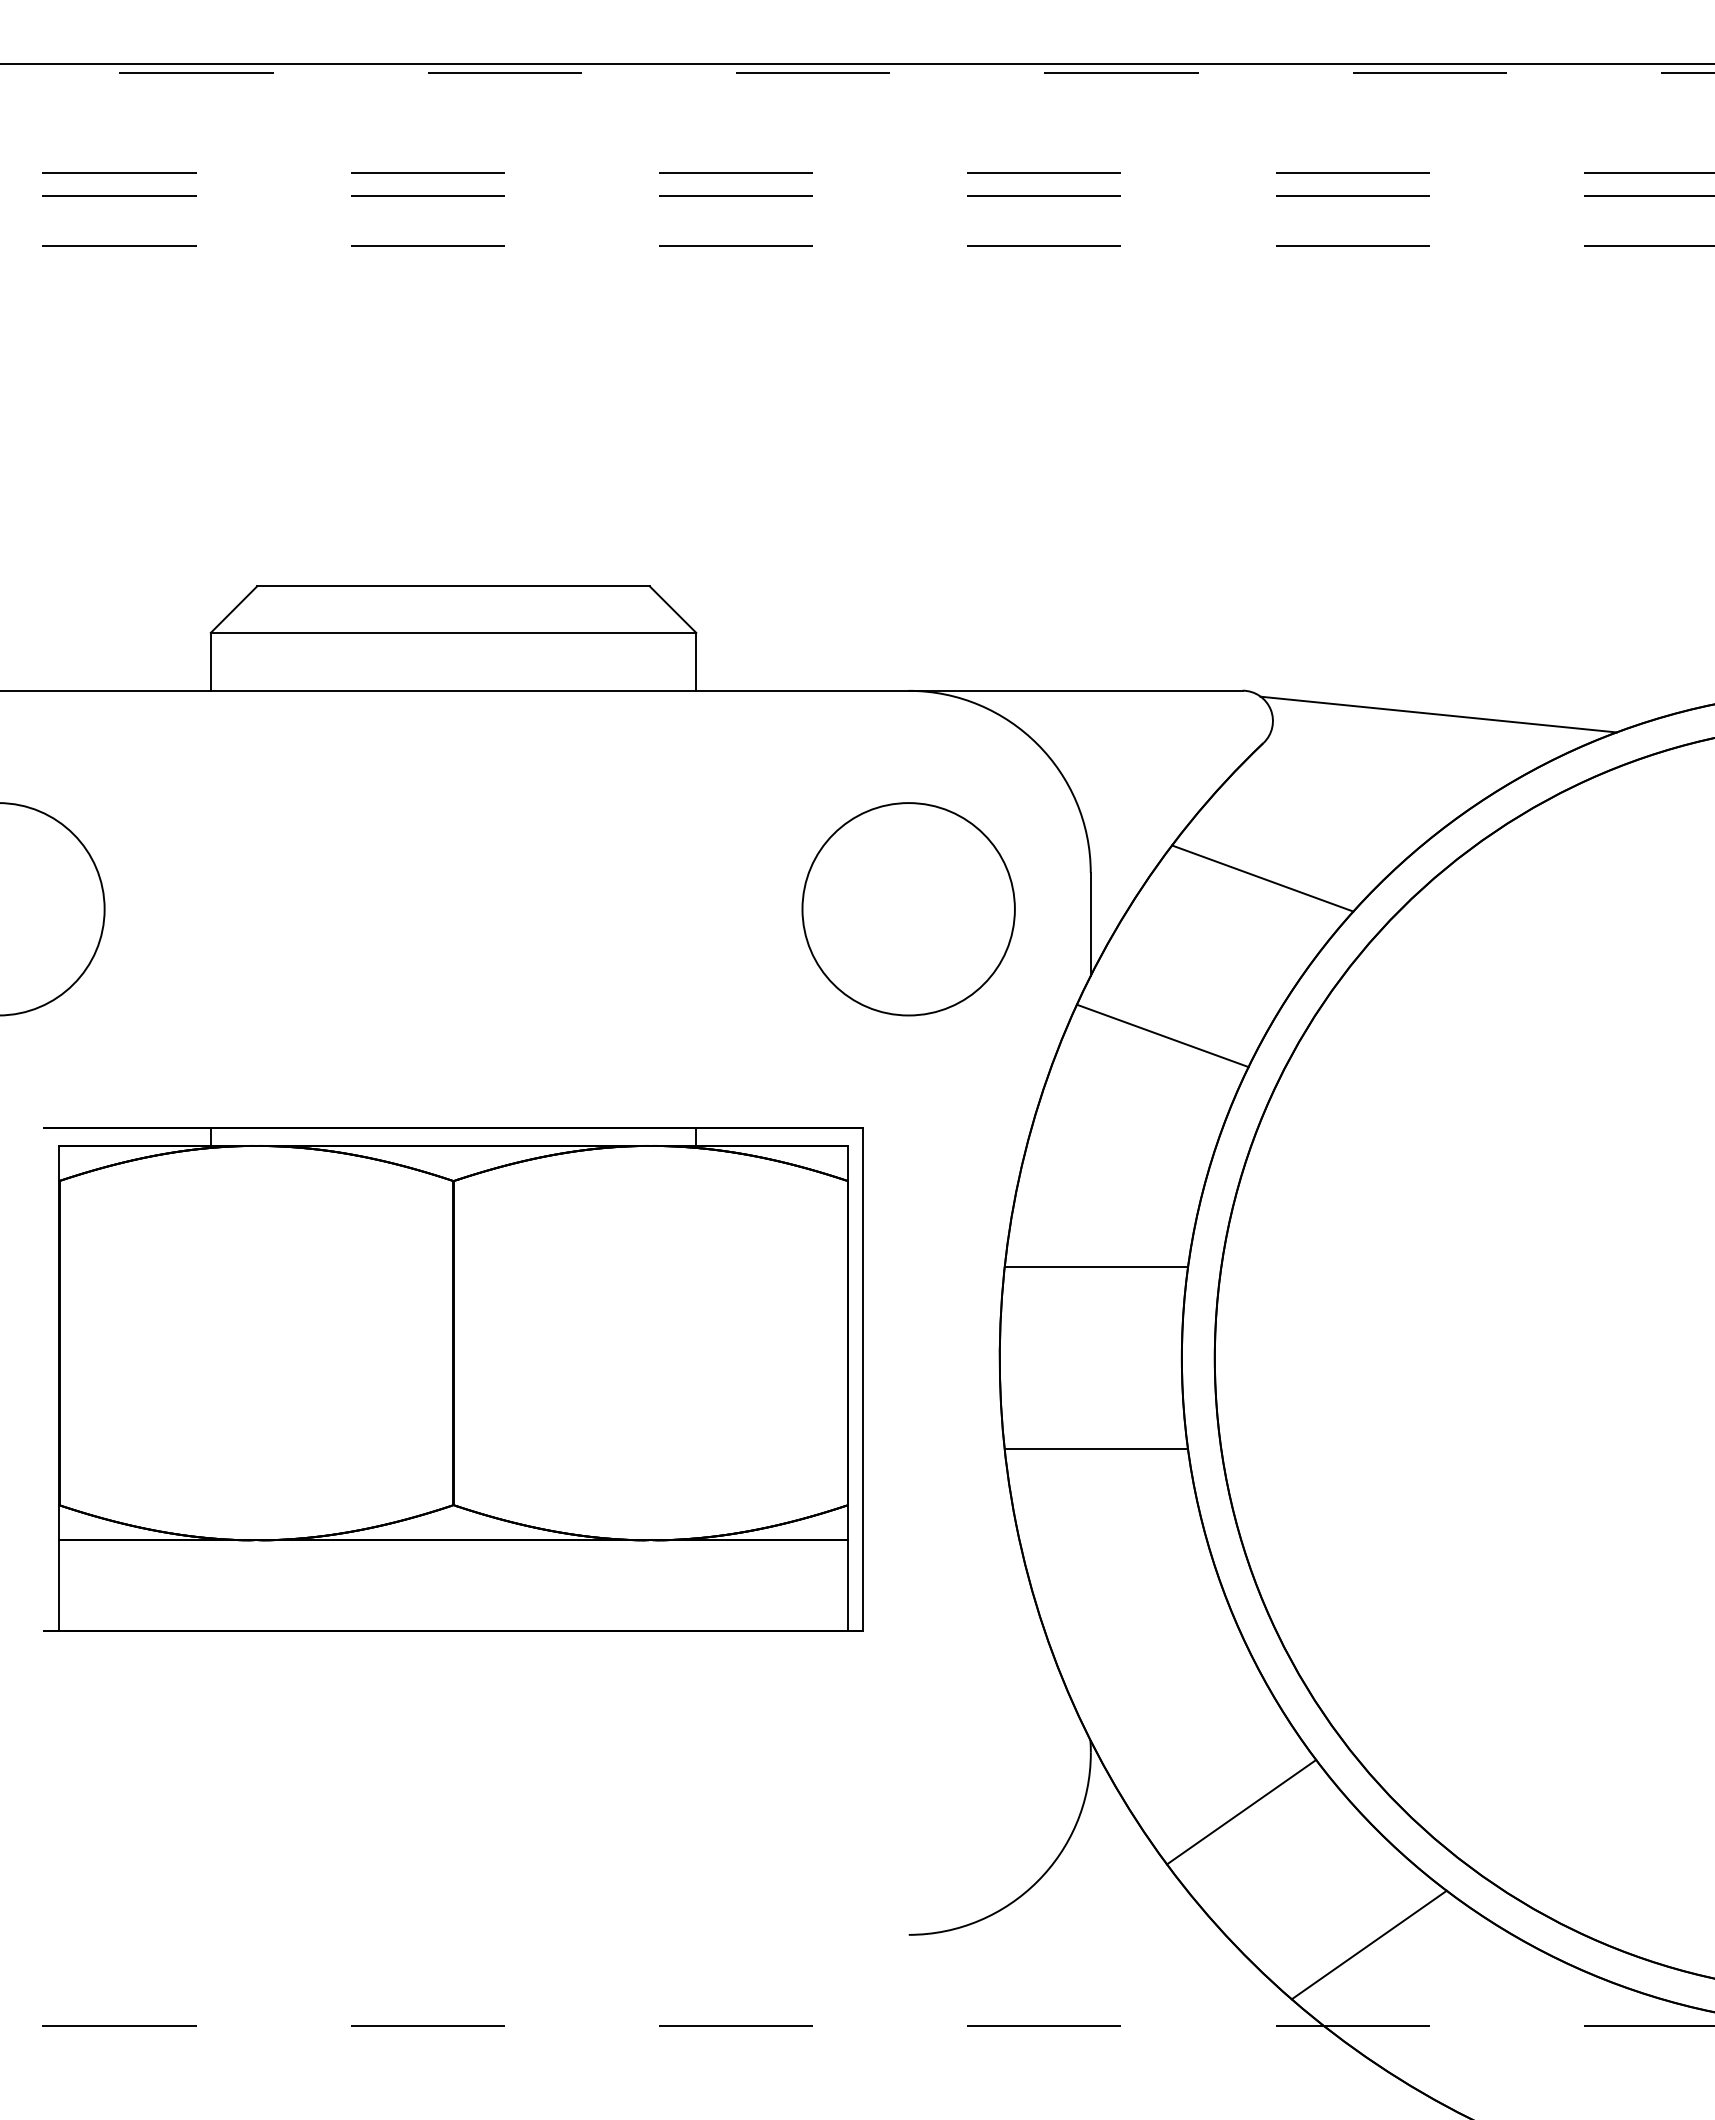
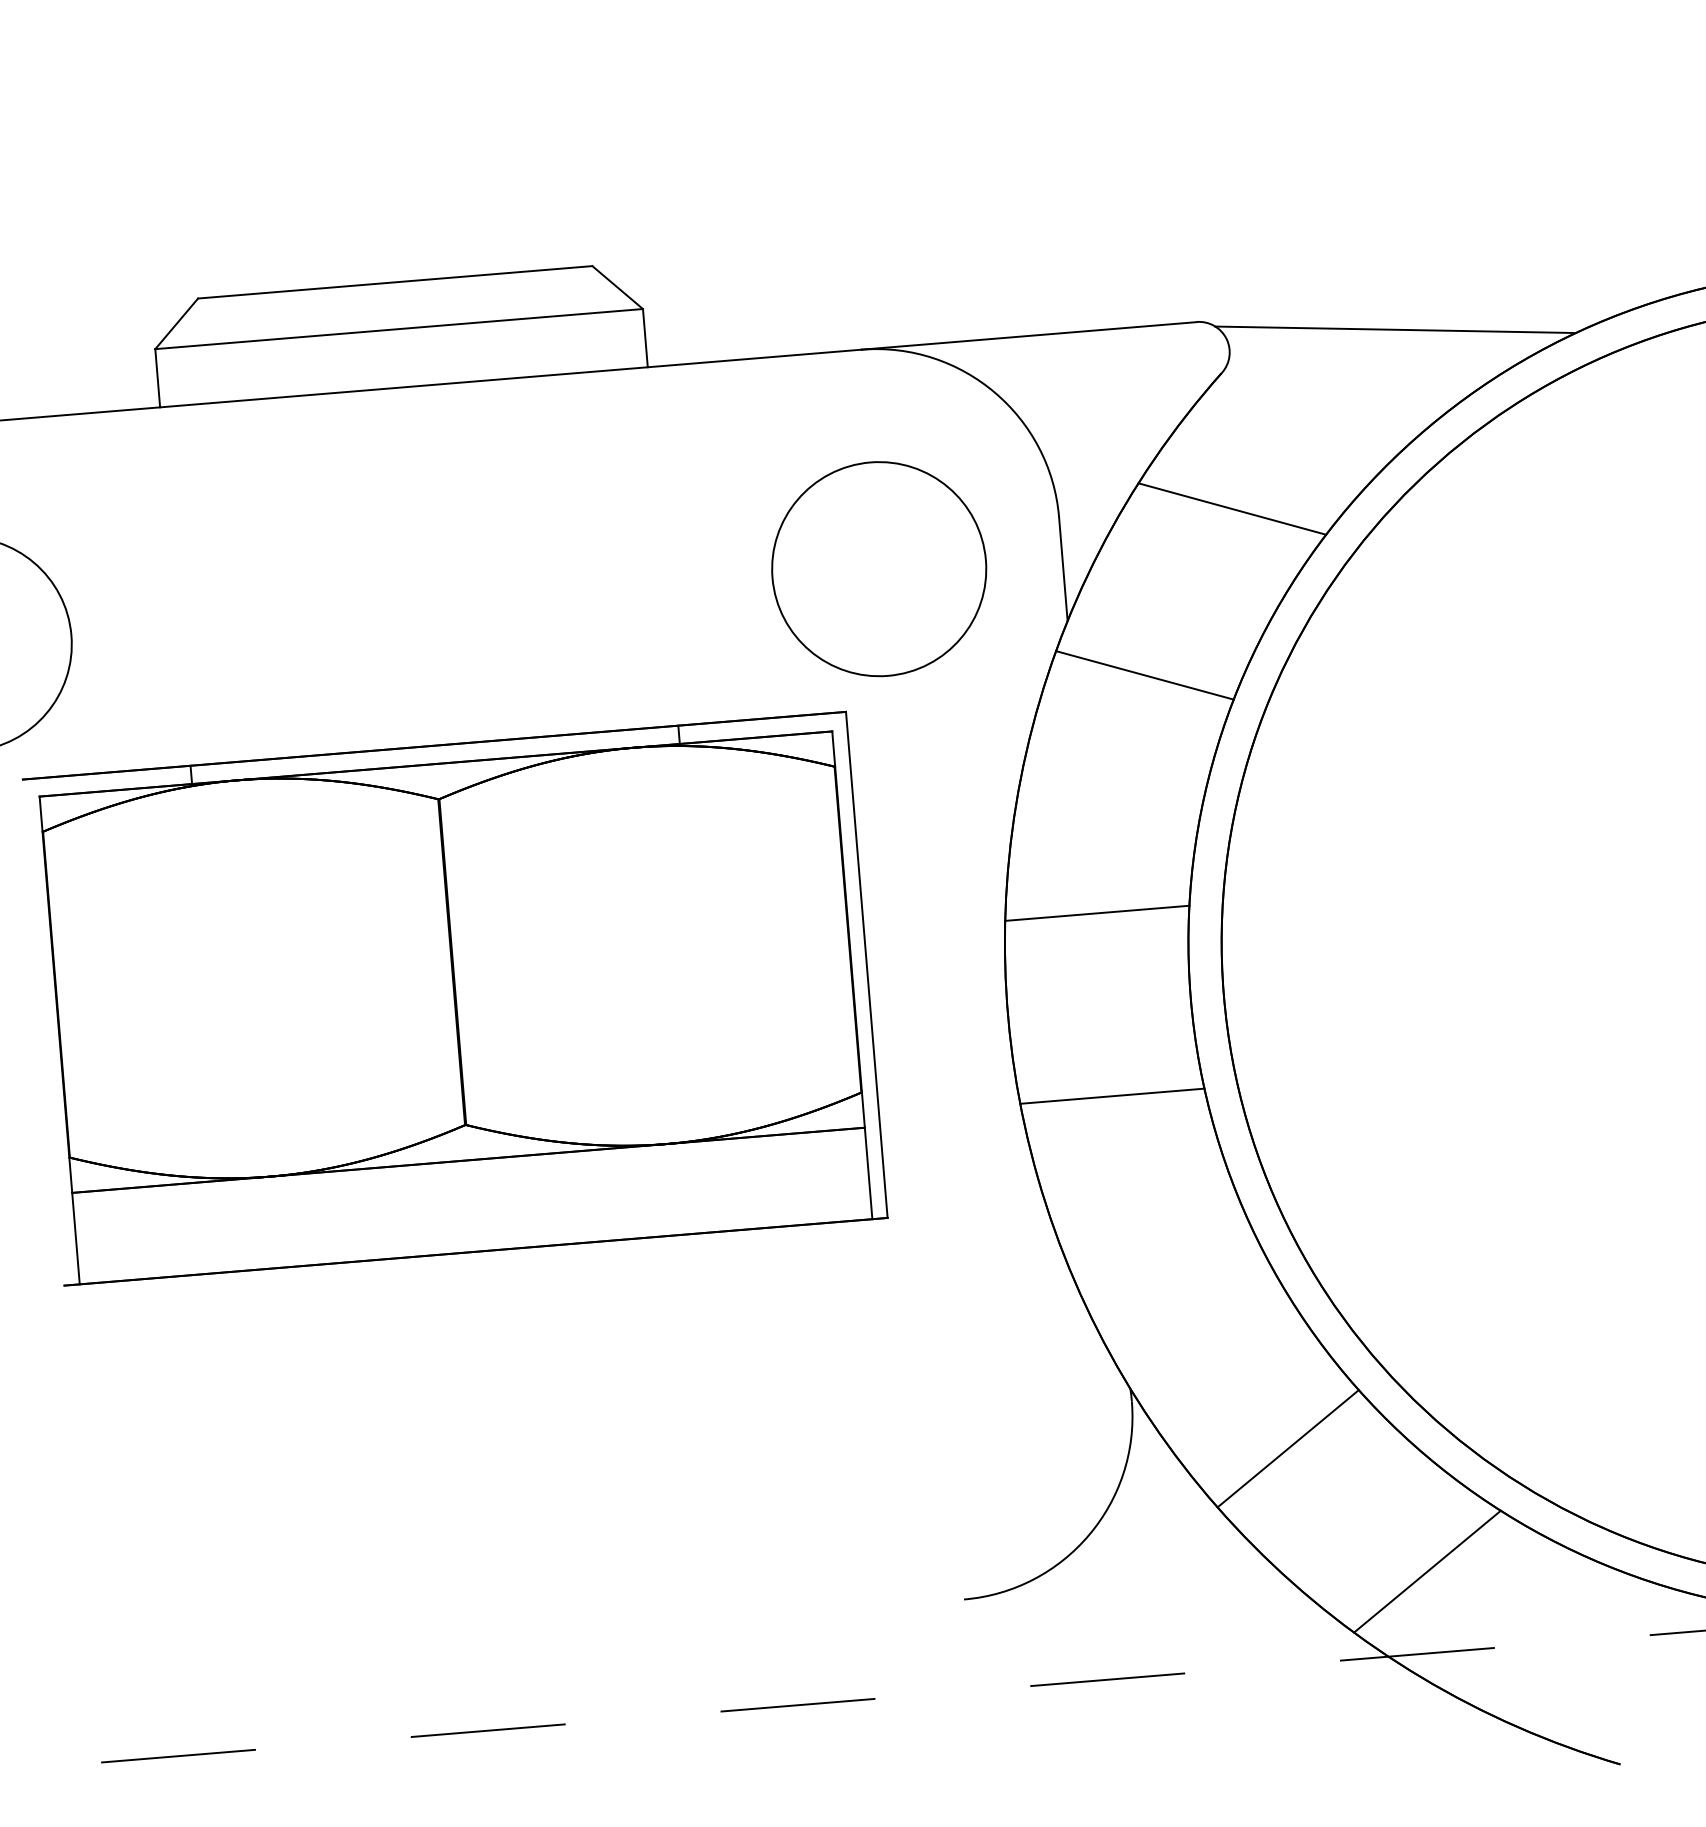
part: (453, 1379) -> (455, 998), moved

